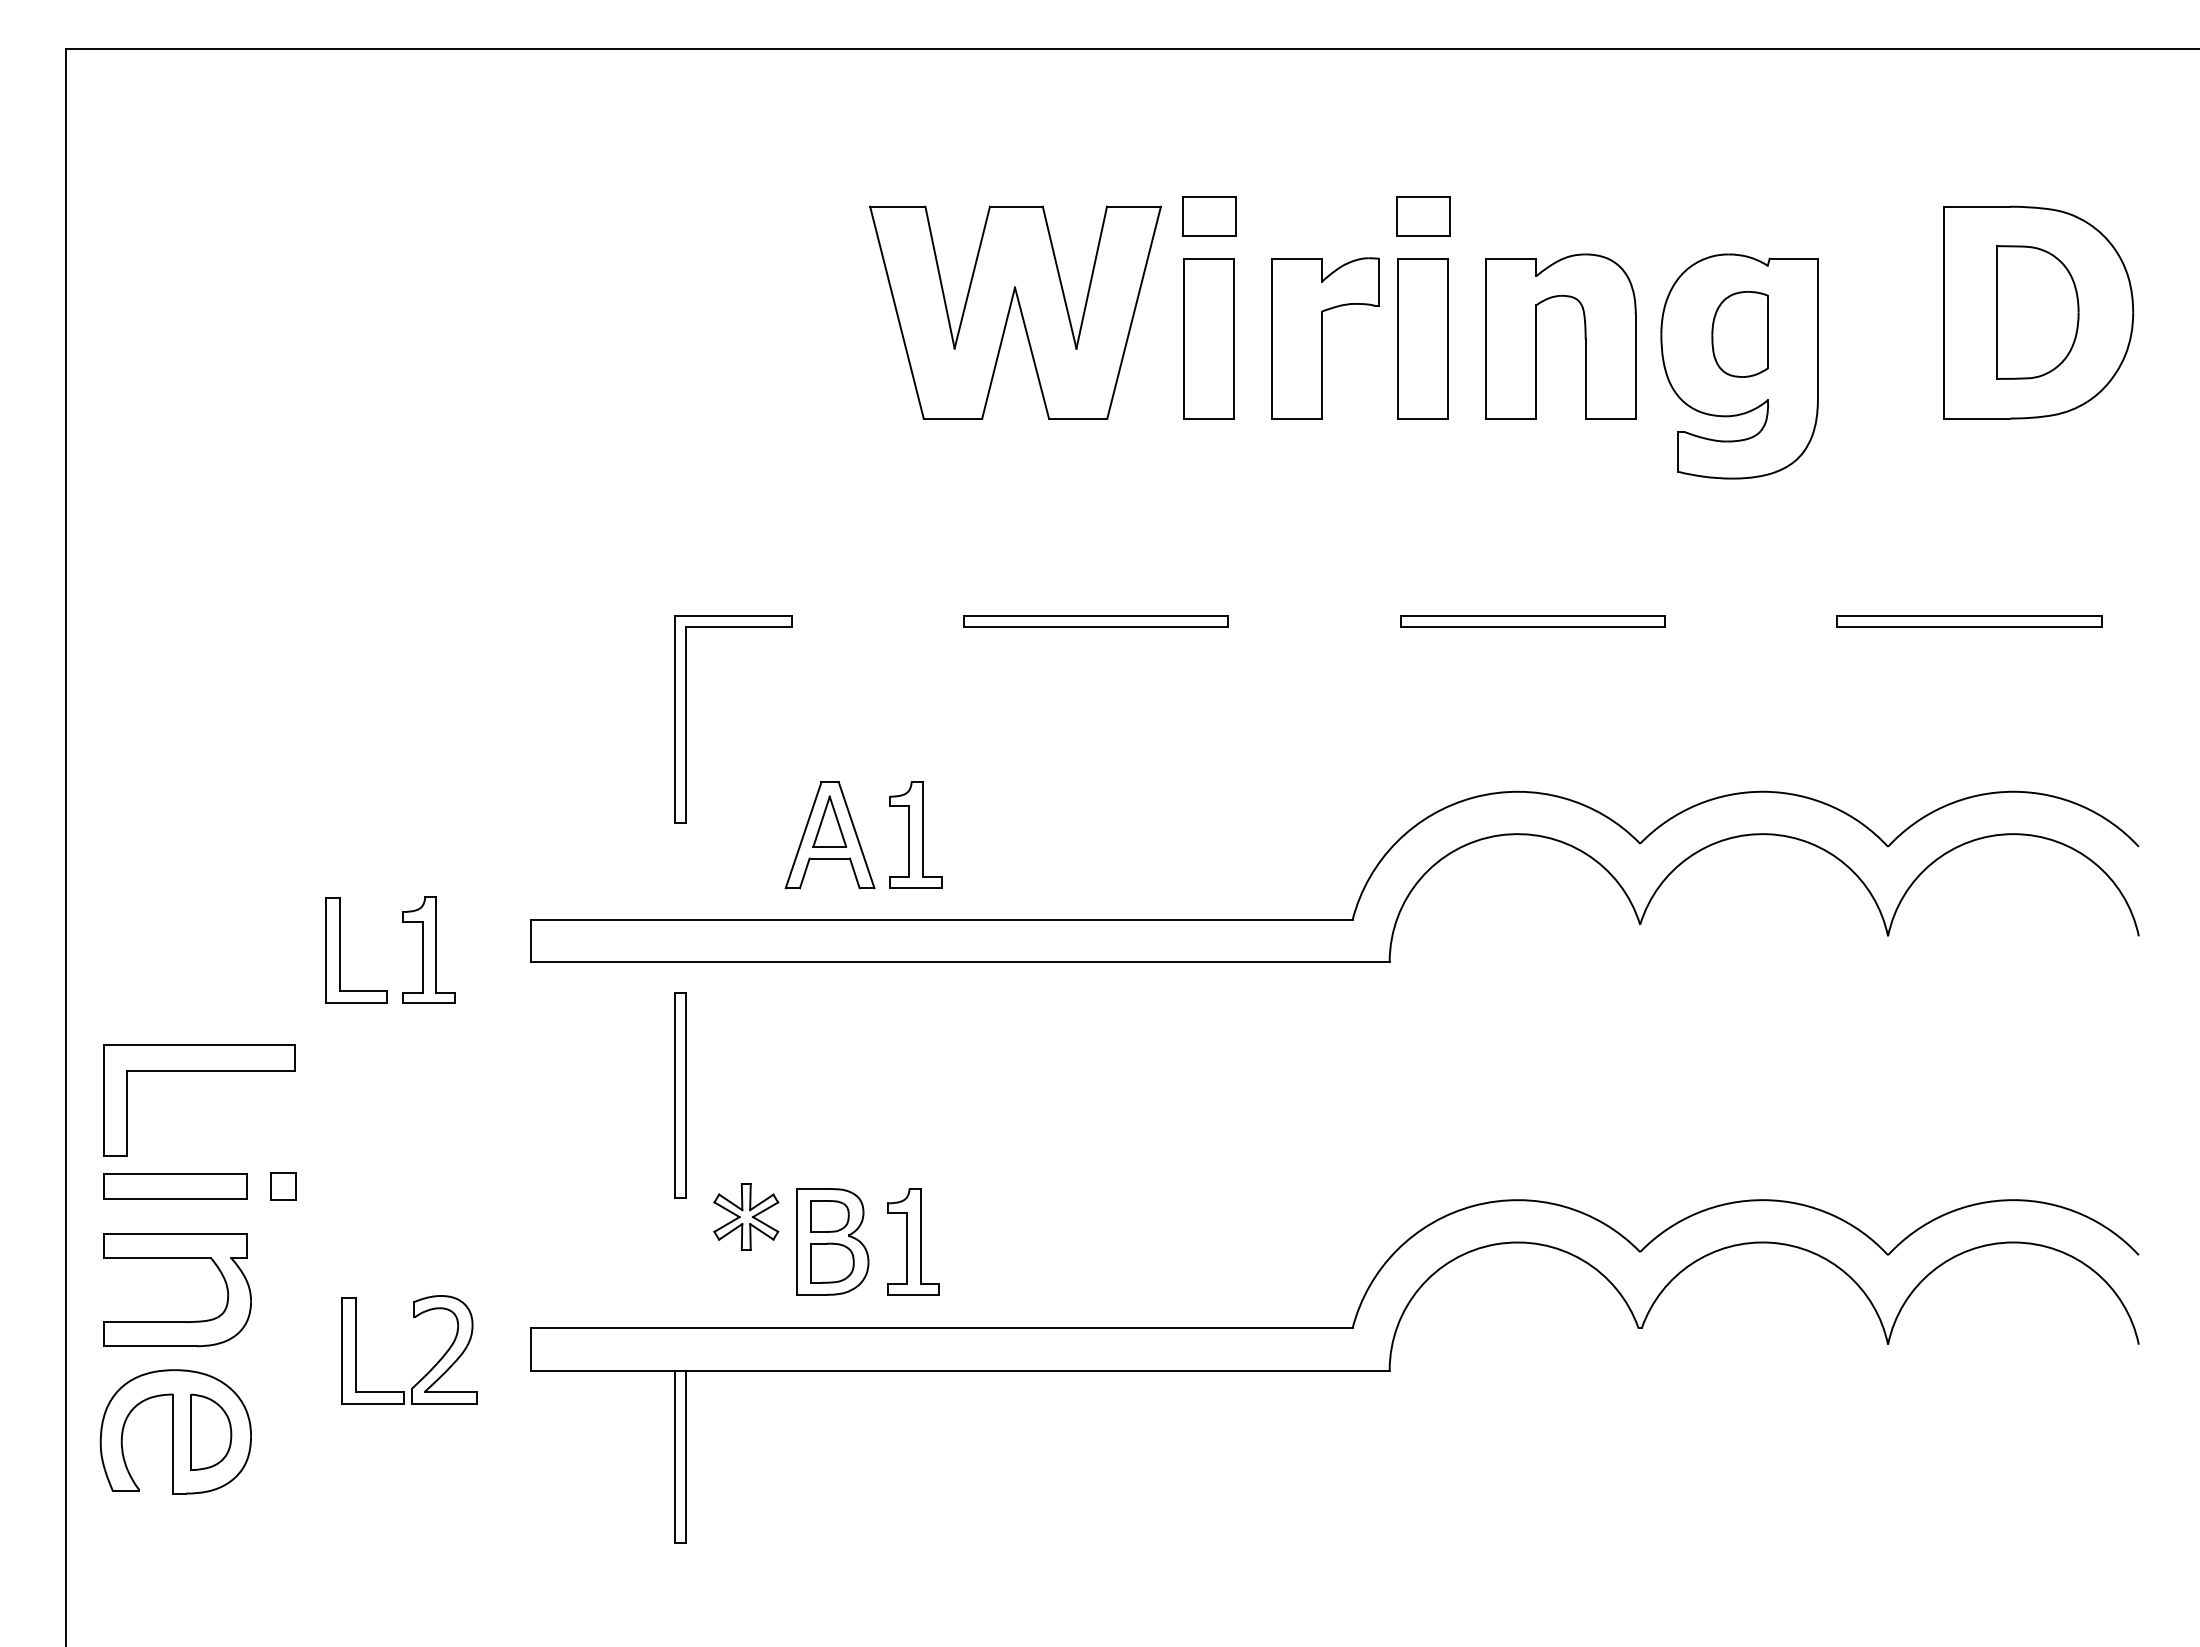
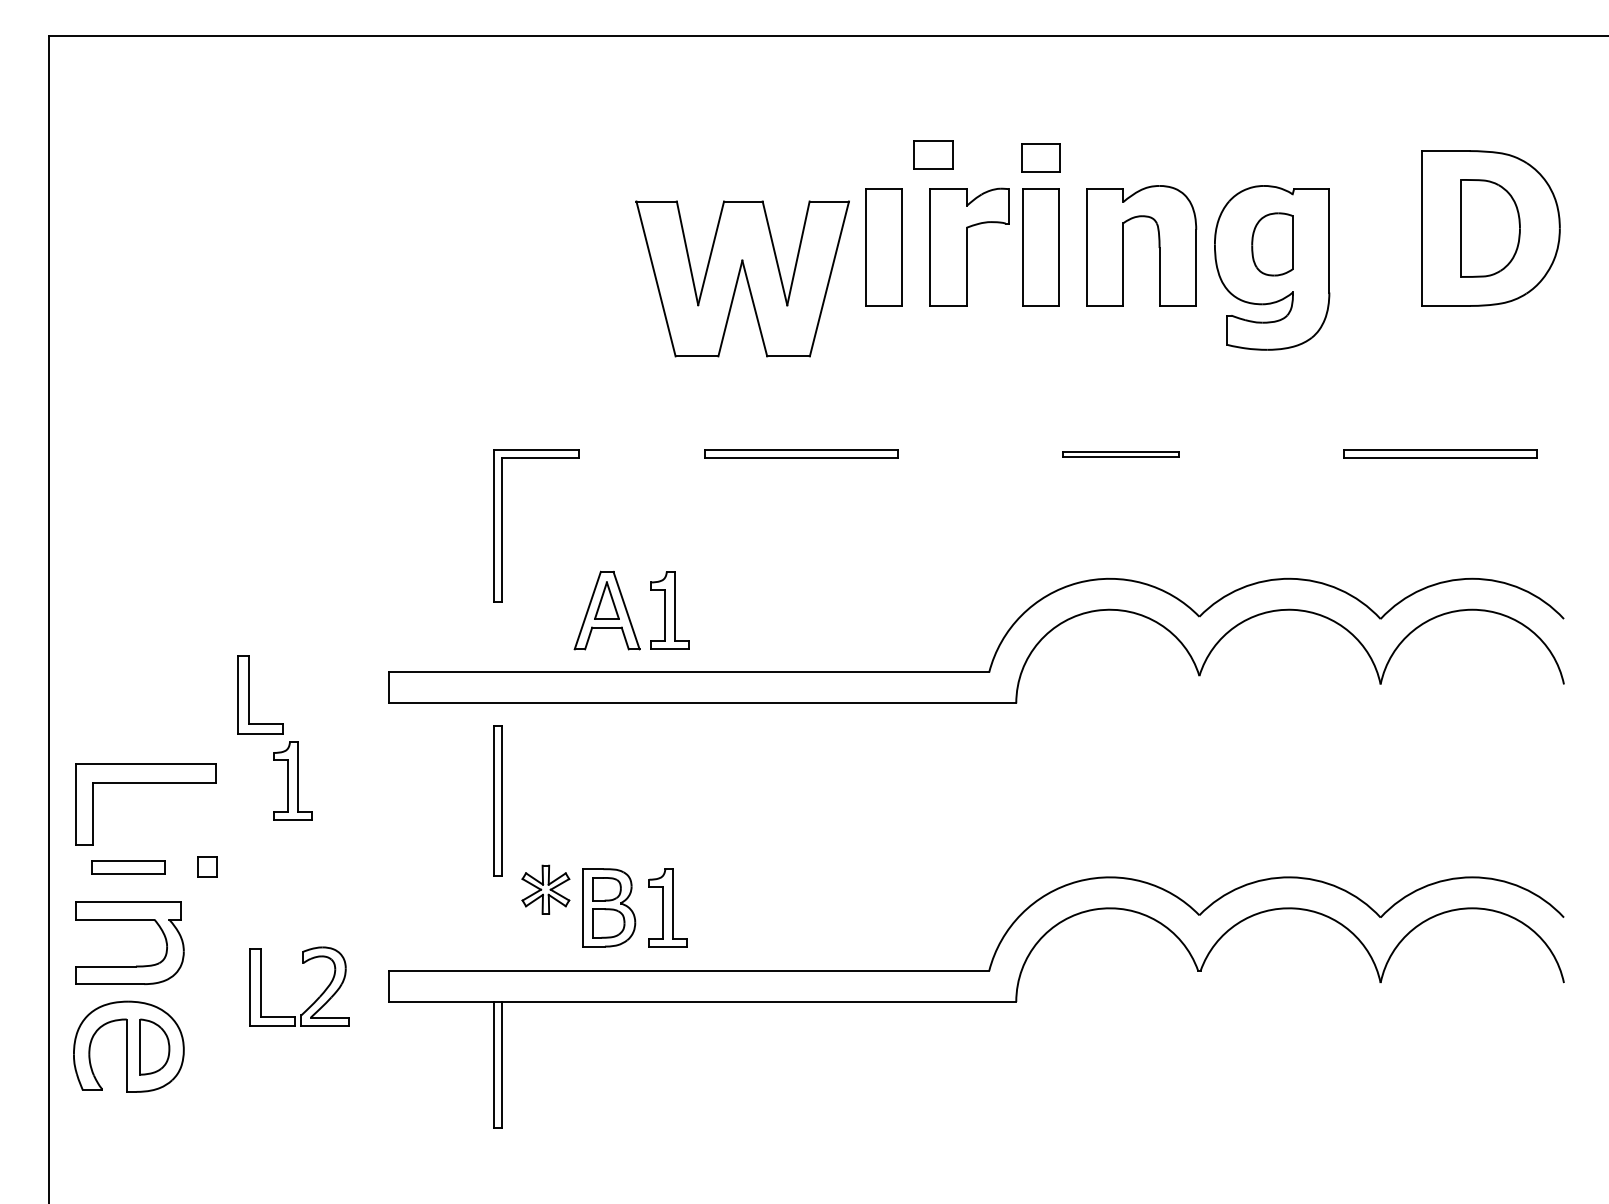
part: (1209, 216) -> (933, 155), moved
part: (1015, 312) -> (742, 278), moved
part: (1532, 621) -> (1120, 454), size x0.6
part: (428, 949) -> (292, 780), moved
part: (175, 1186) -> (128, 867), size x0.7

